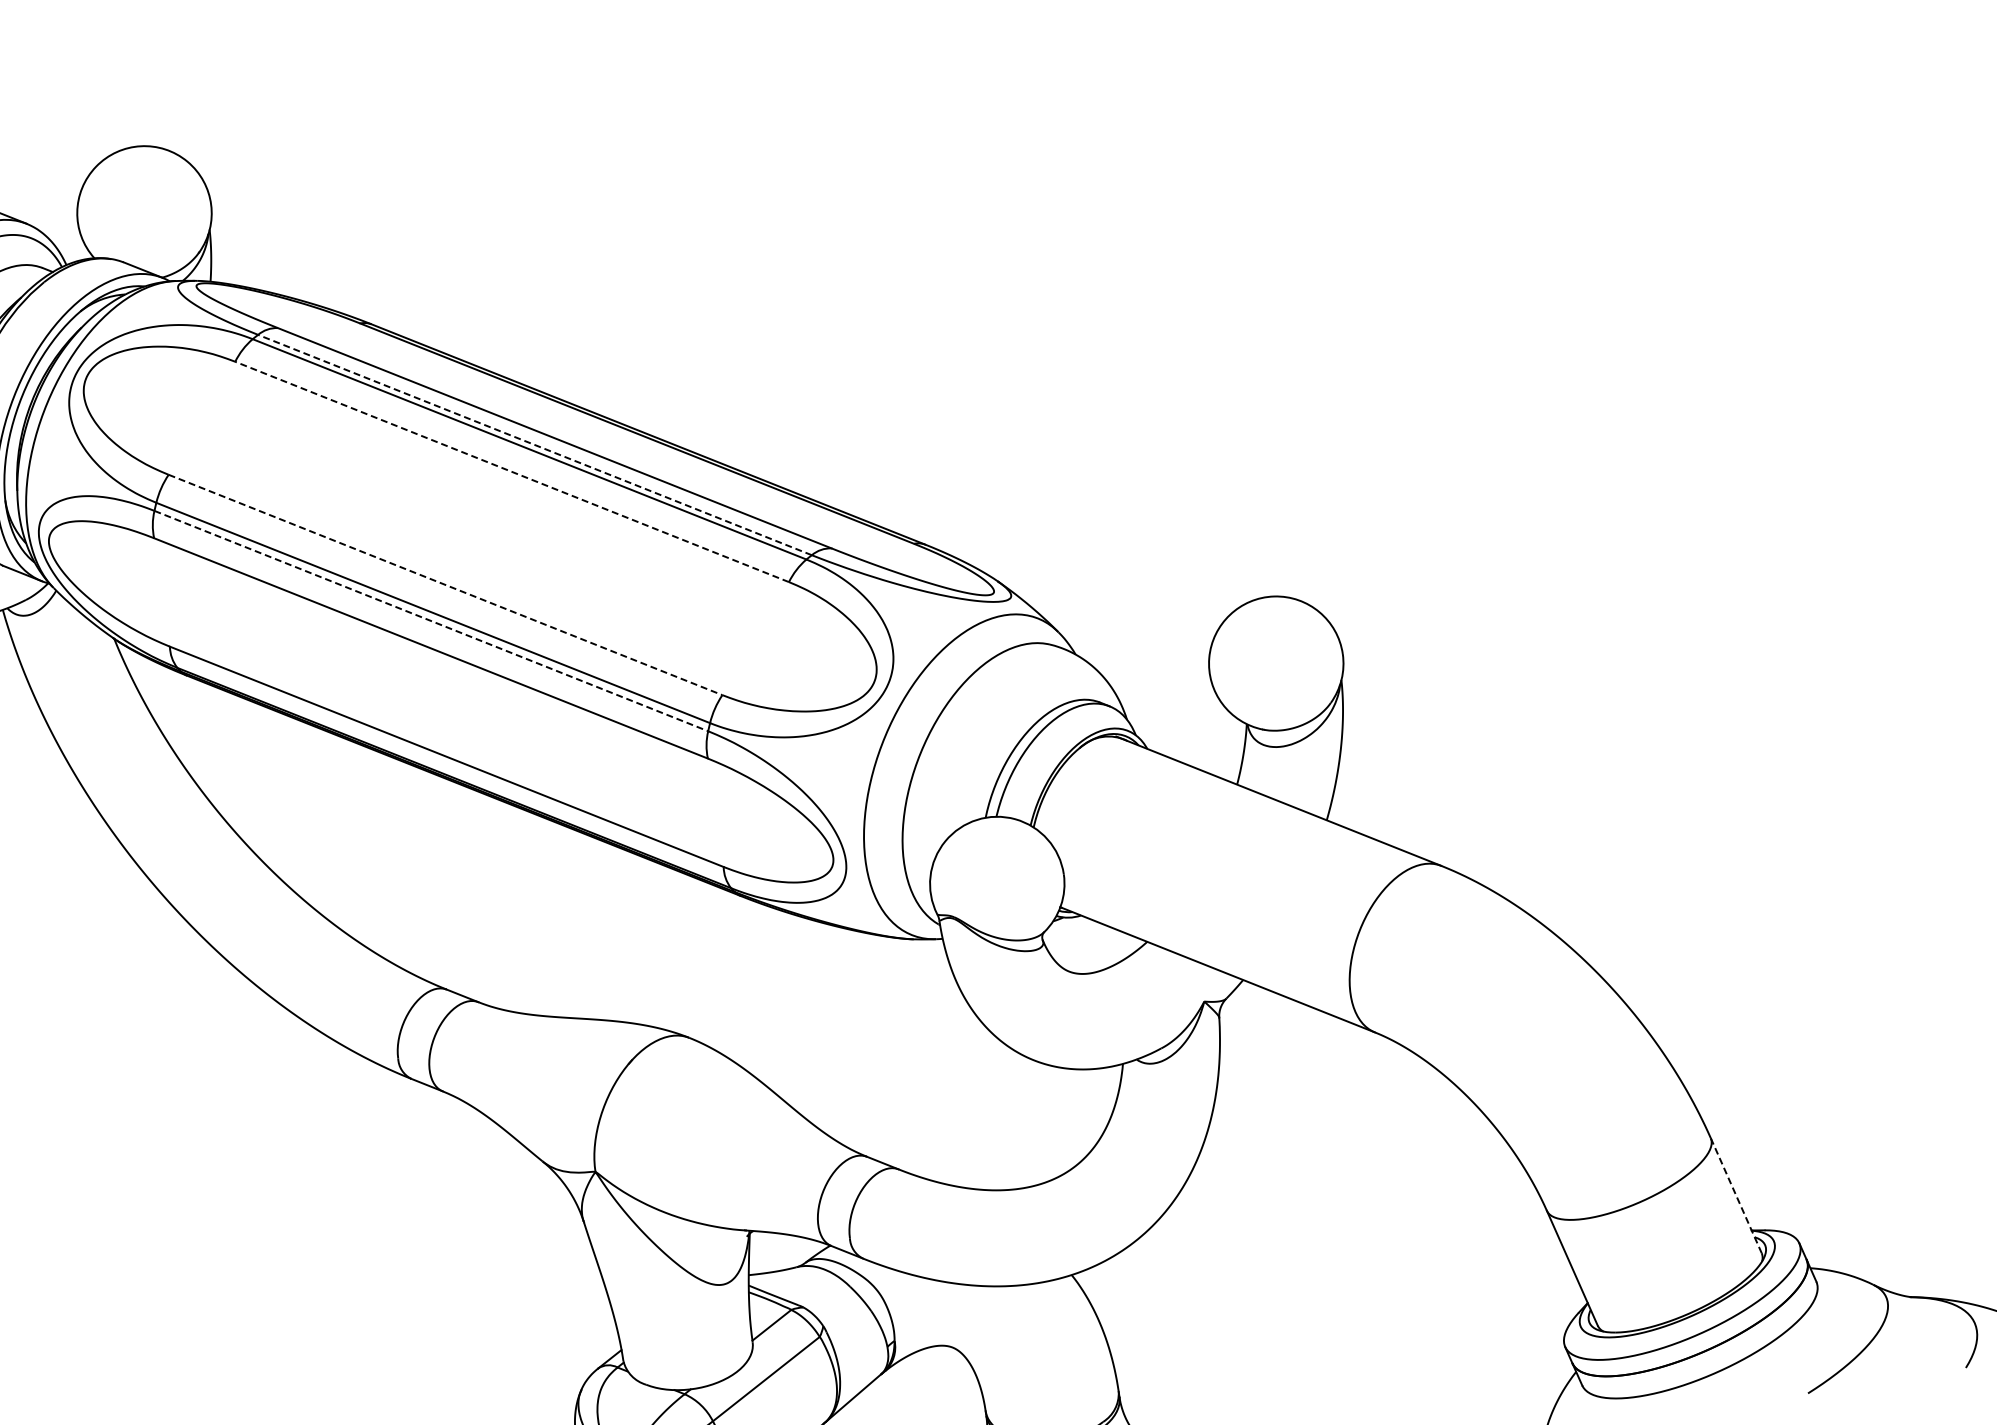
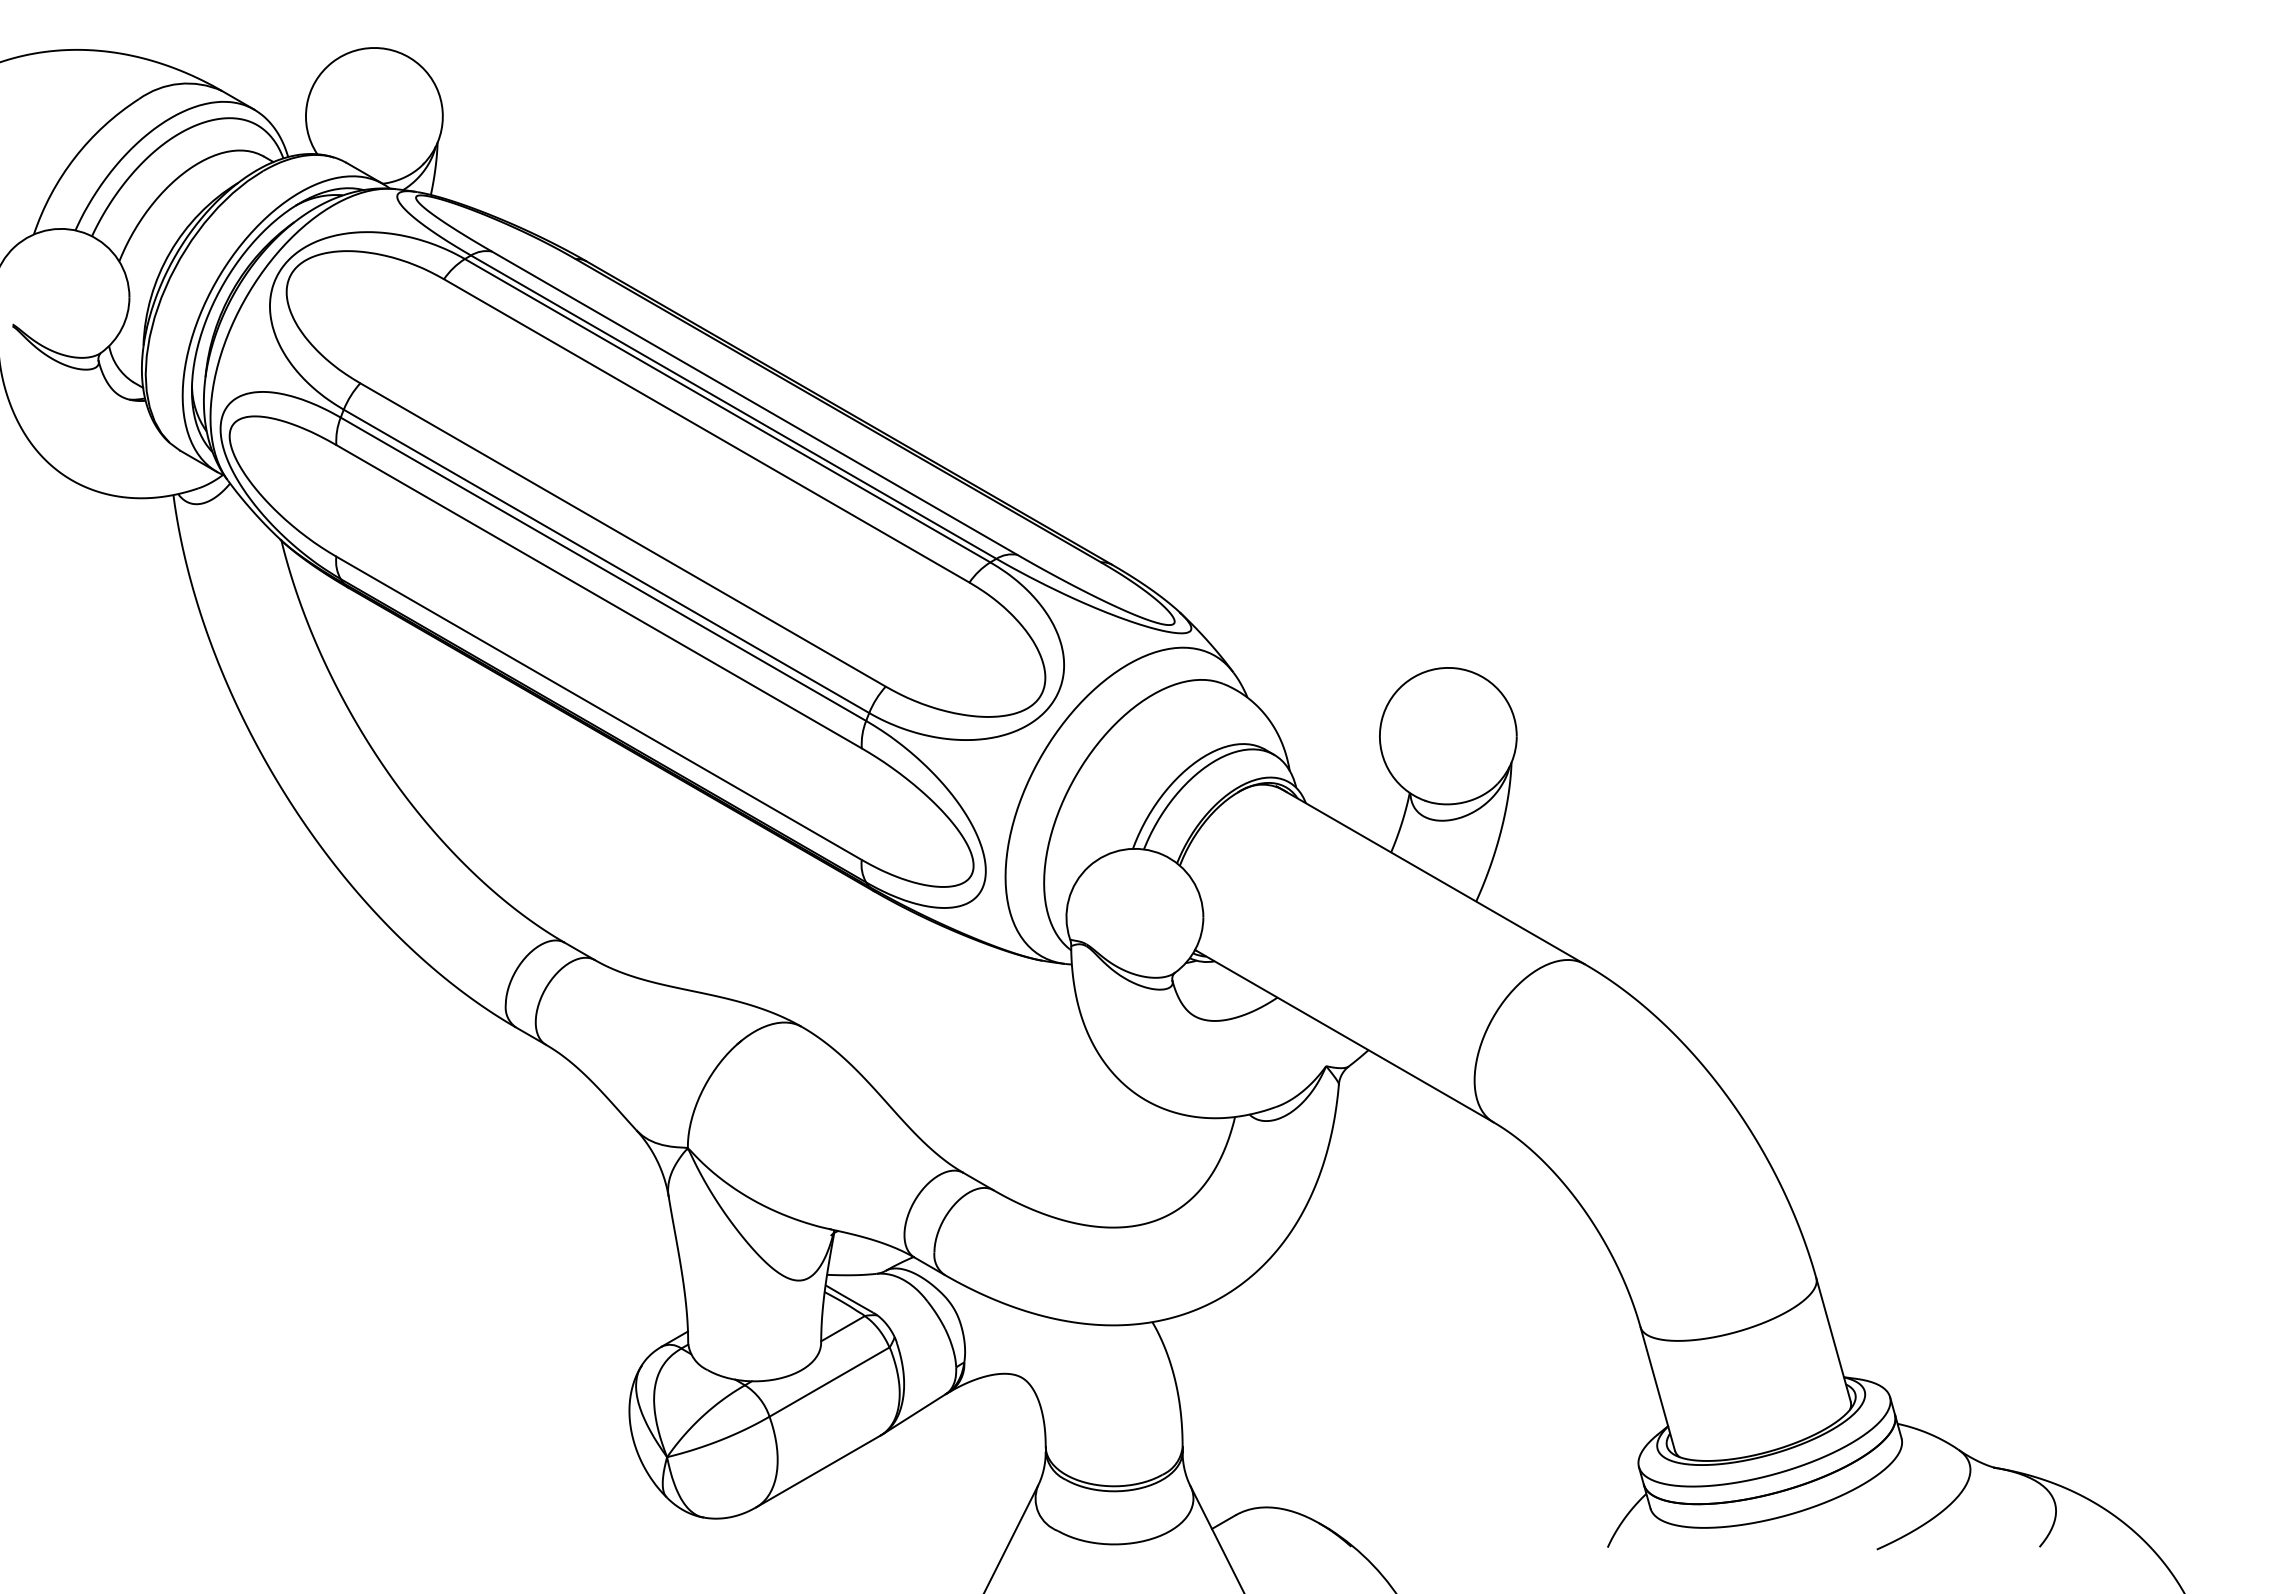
line: (534, 444) -> (733, 406), dashed -> solid
line: (511, 471) -> (706, 430), dashed -> solid
line: (446, 585) -> (623, 535), dashed -> solid
line: (431, 621) -> (603, 569), dashed -> solid
line: (1736, 1195) -> (1833, 1339), dashed -> solid

